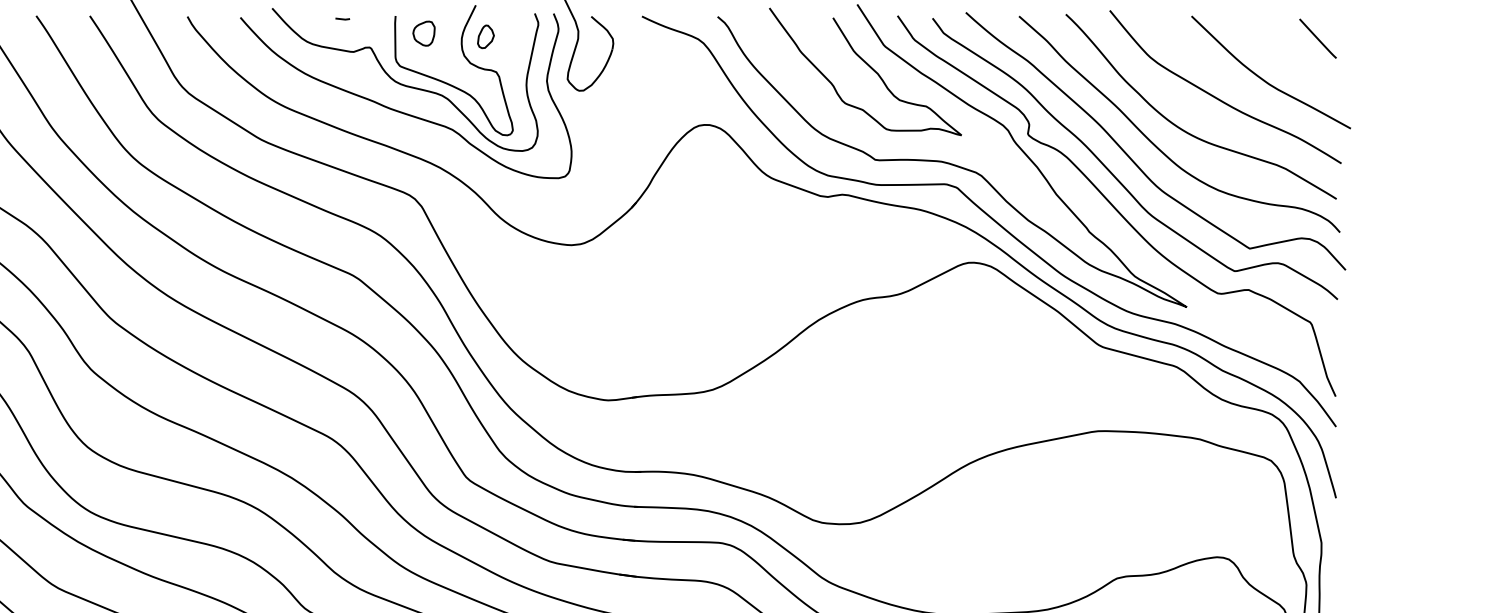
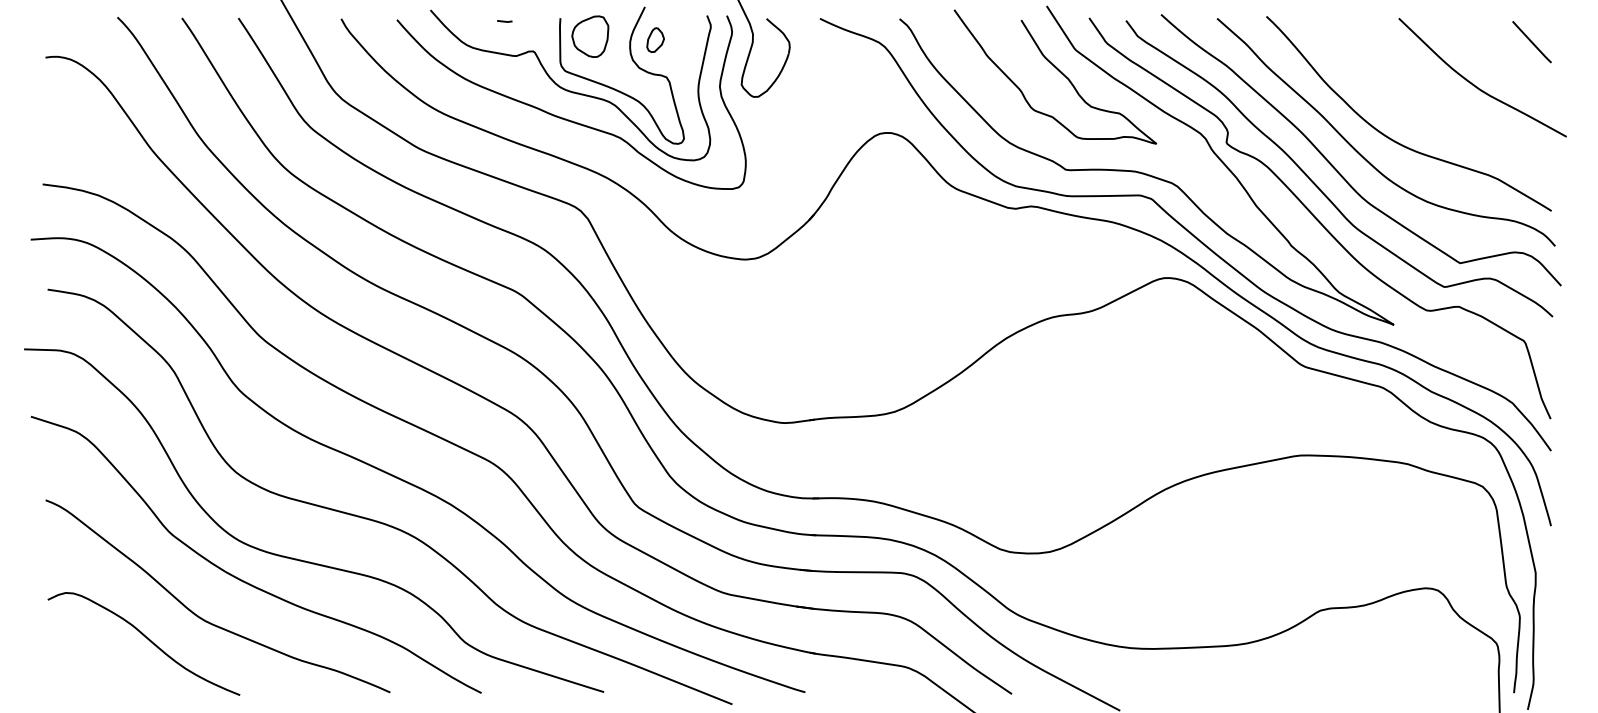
part: (424, 33) -> (590, 36), size x1.6
curve: (1219, 98) -> (1428, 105), removed

